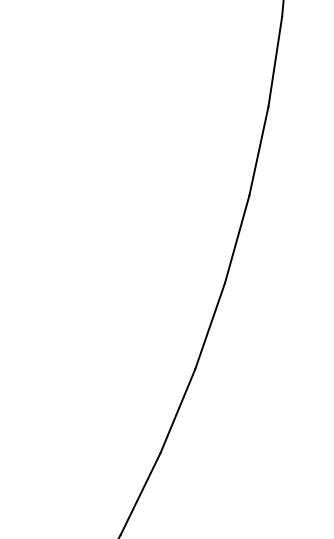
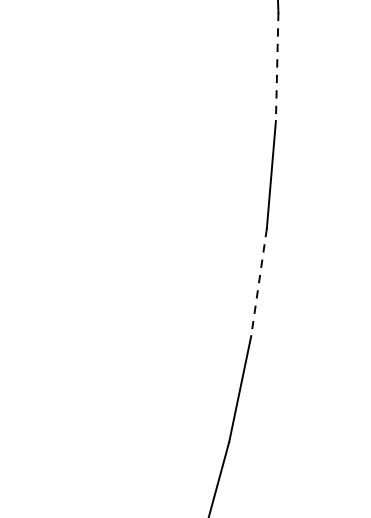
line: (275, 62) -> (277, 67), solid -> dashed
line: (237, 239) -> (259, 282), solid -> dashed

